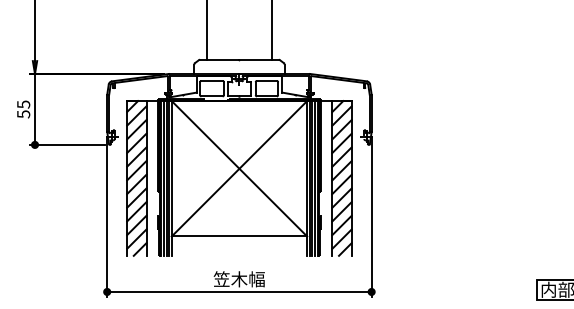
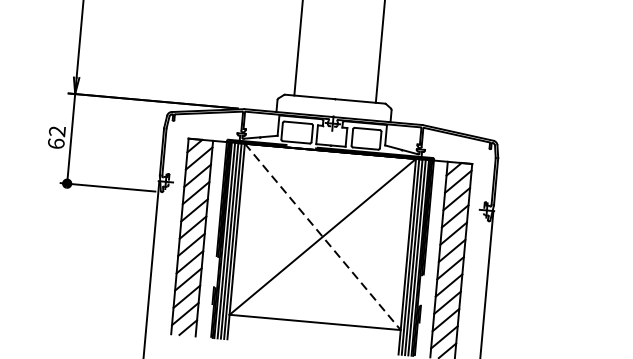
text: (23, 109) -> (56, 137), 55 -> 62
line: (239, 168) -> (322, 236), solid -> dashed

